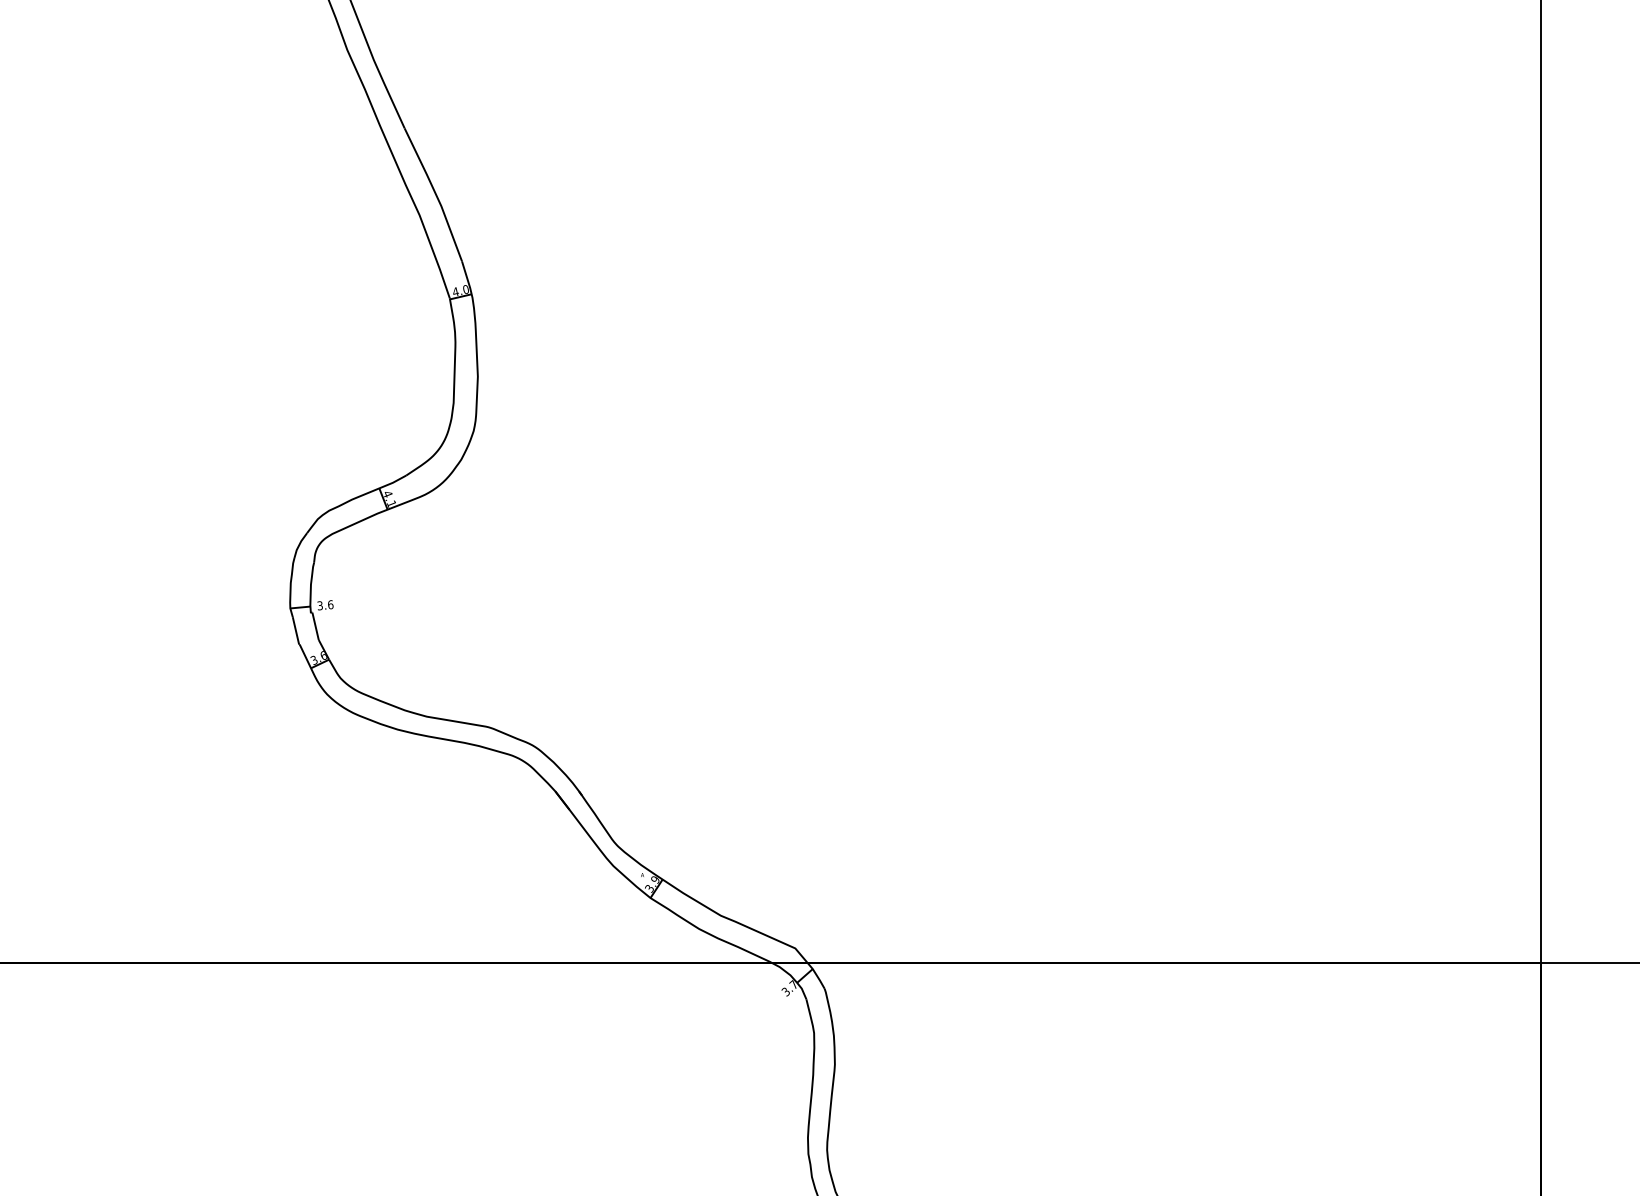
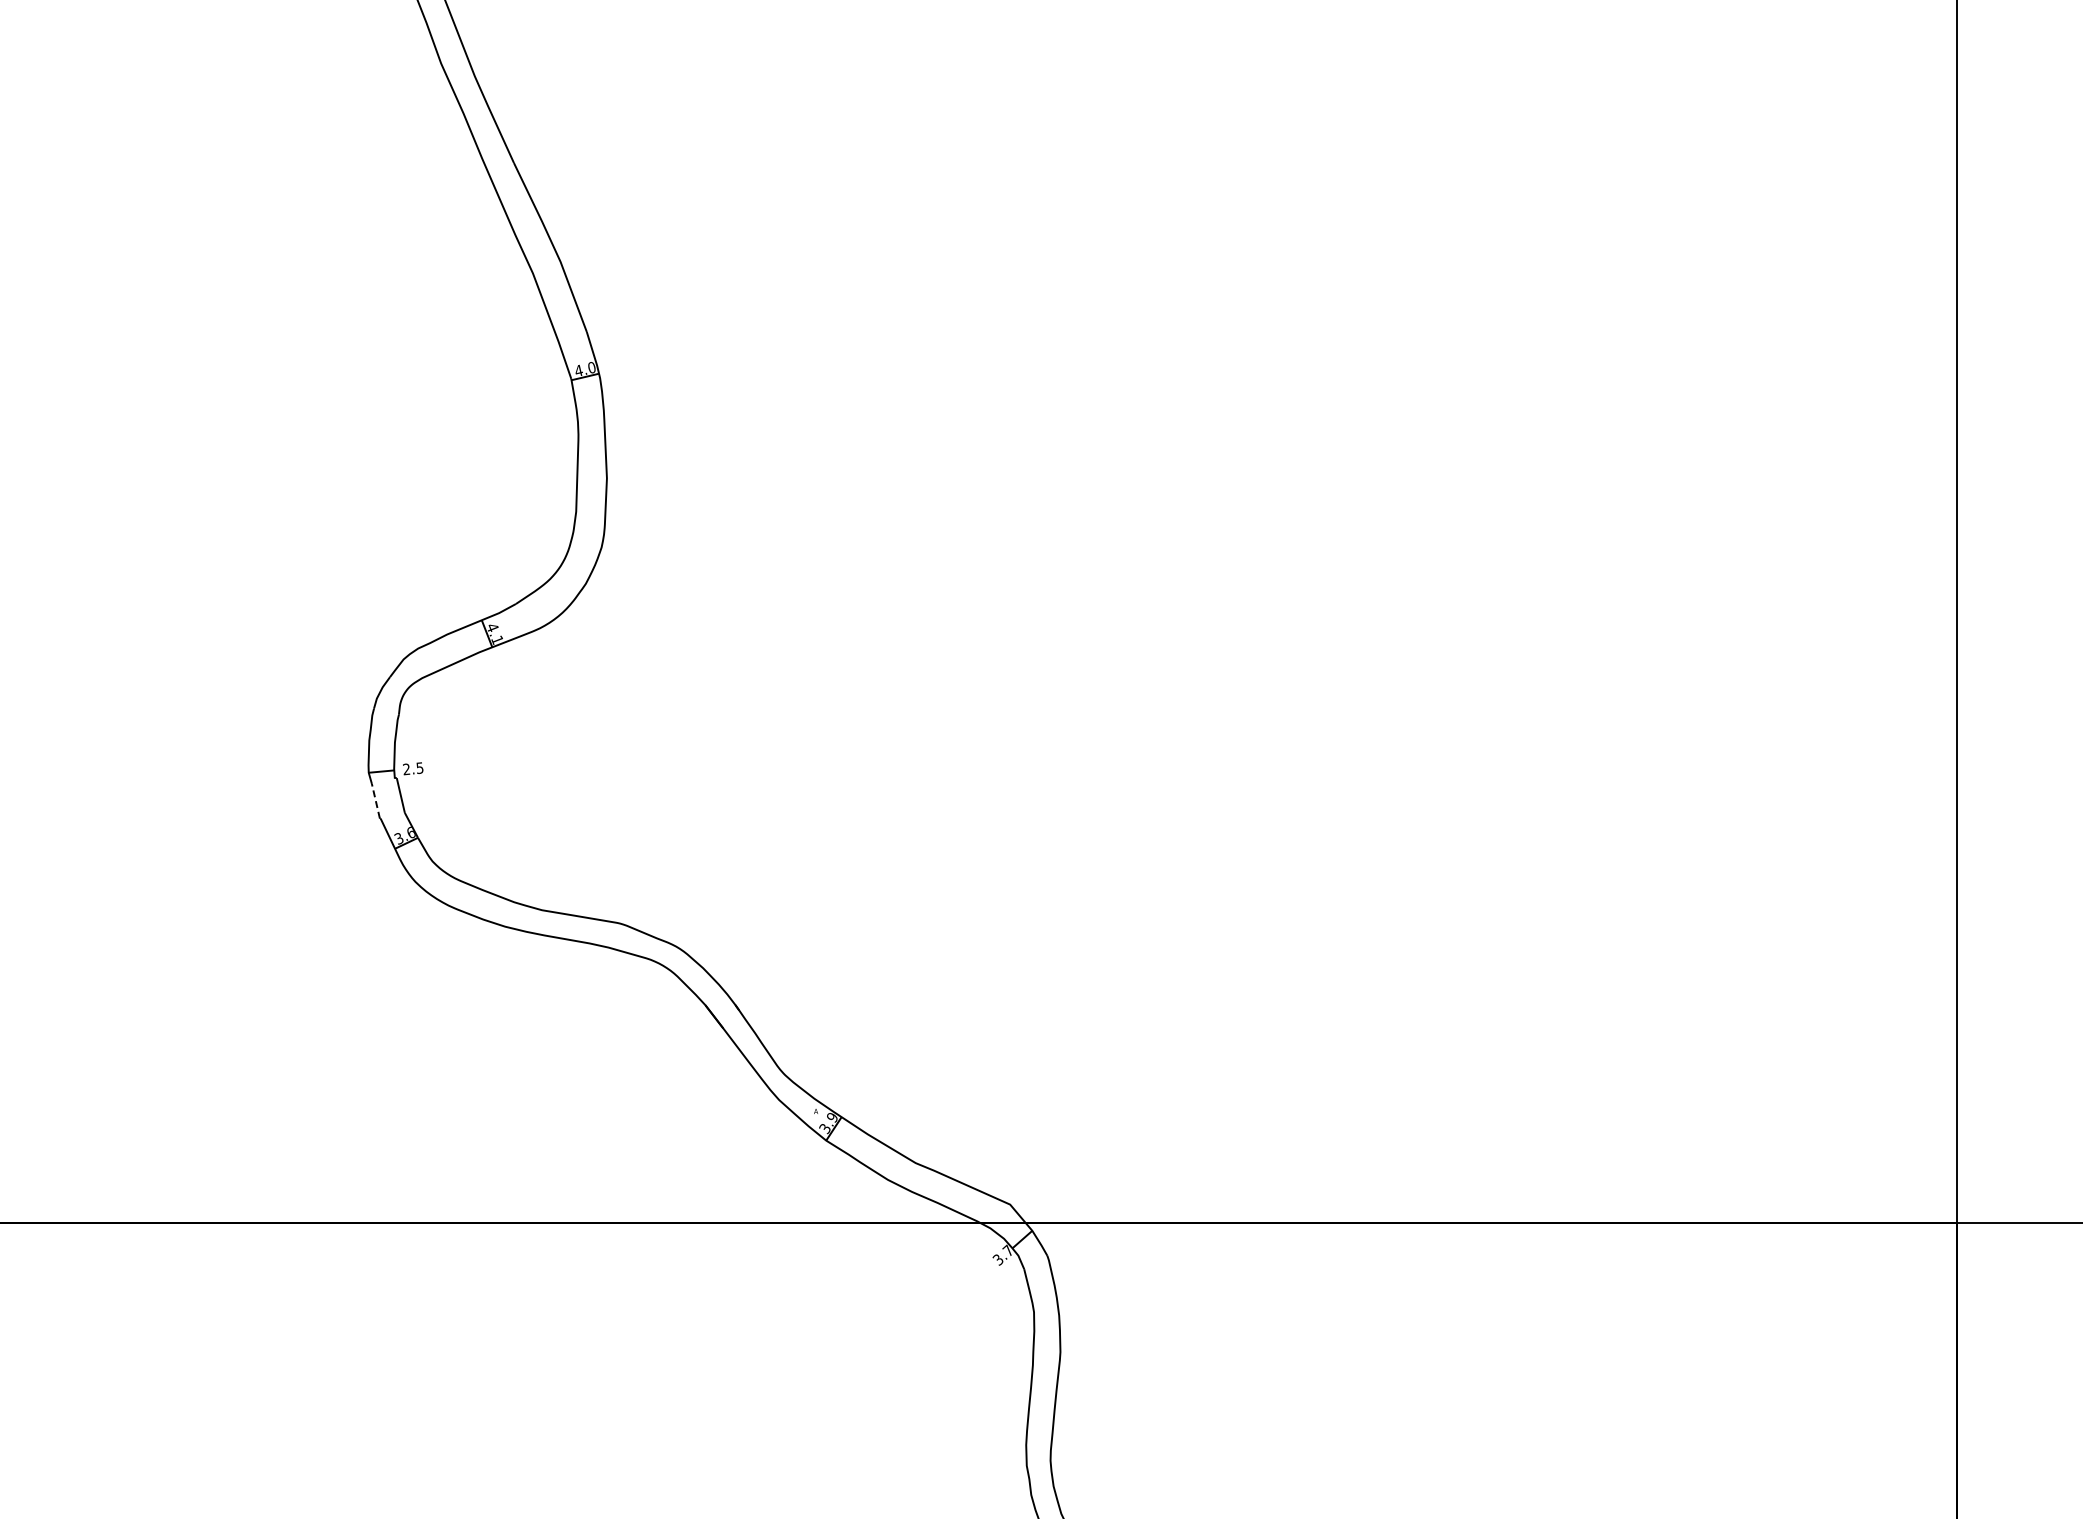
text: (325, 605) -> (413, 768), 3.6 -> 2.5
line: (295, 631) -> (375, 801), solid -> dashed

